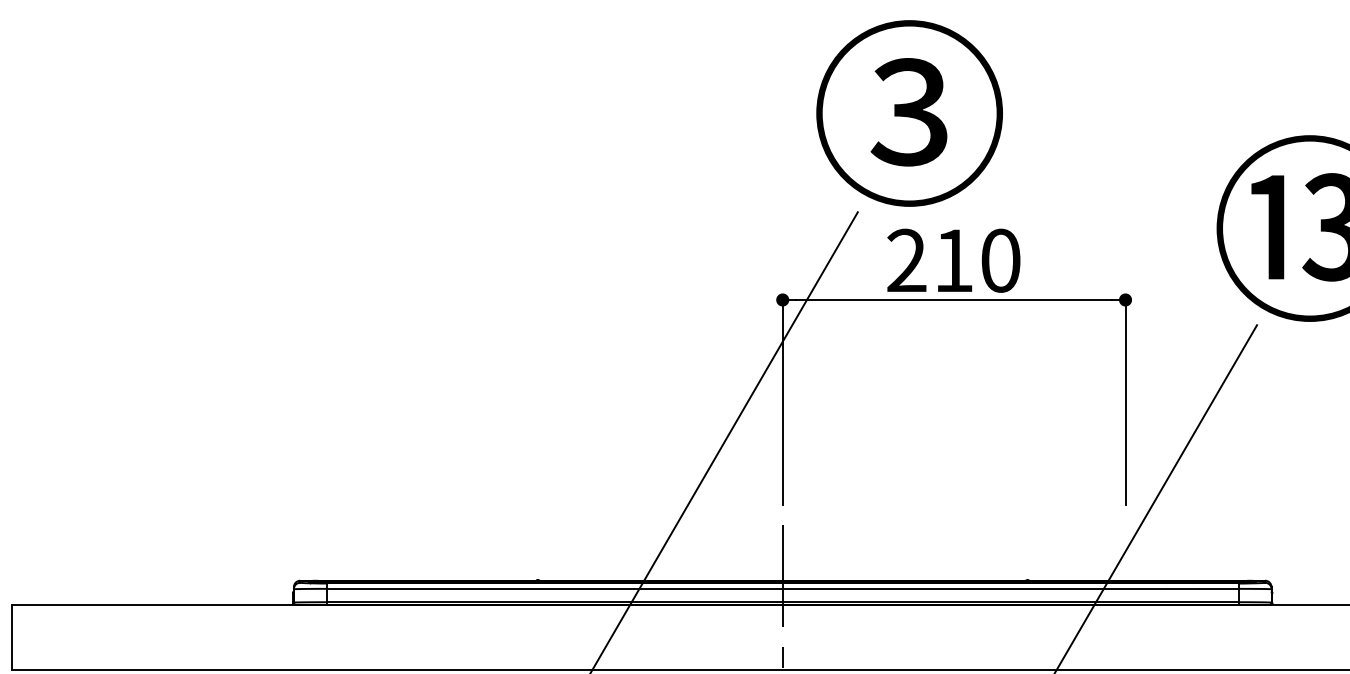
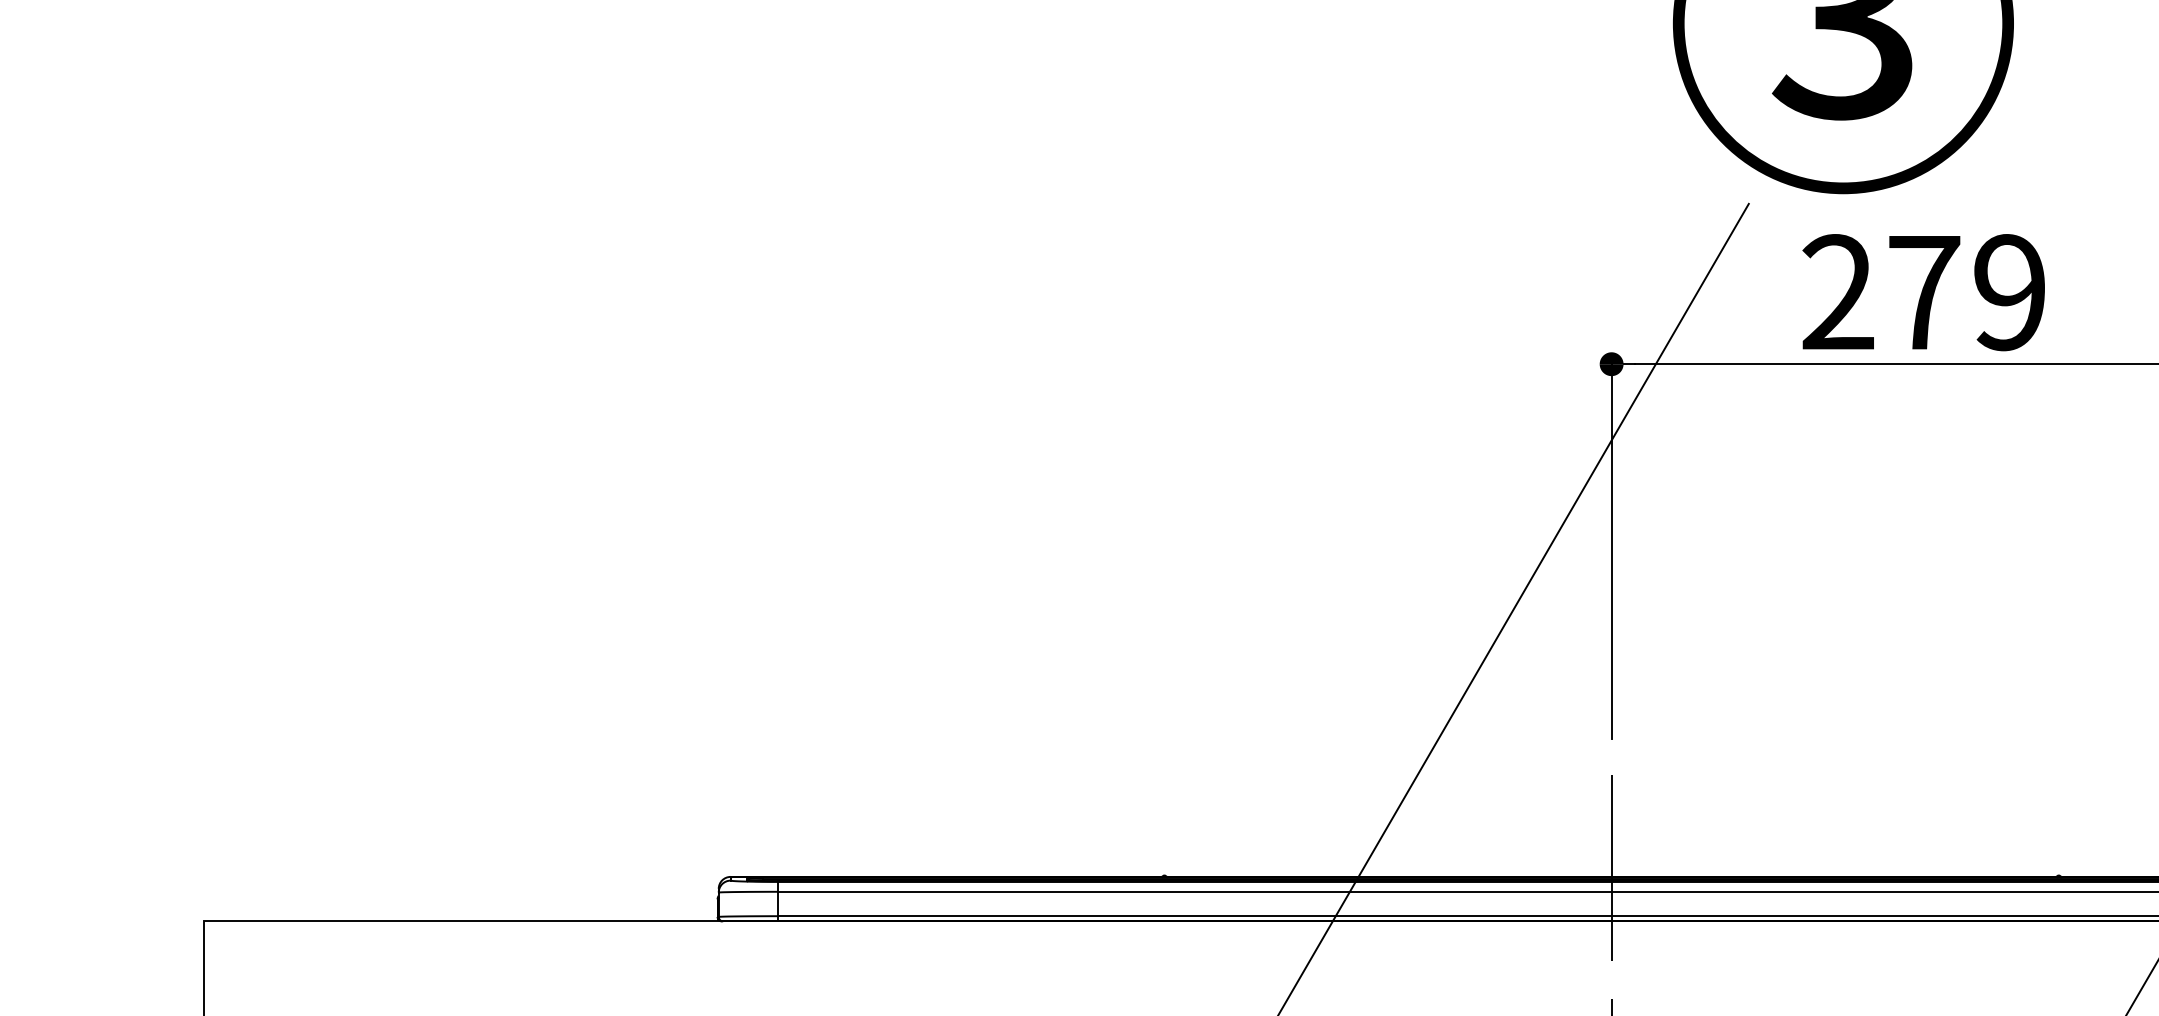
text: (977, 260) -> (1967, 292), 210 -> 279

